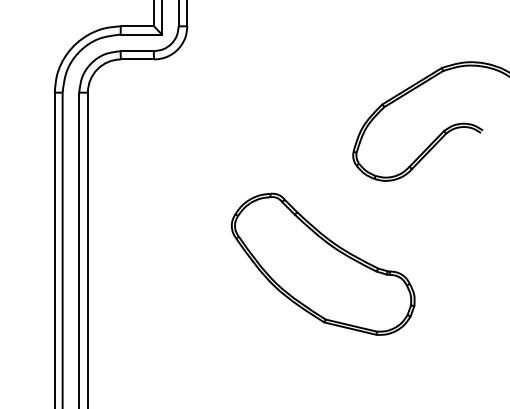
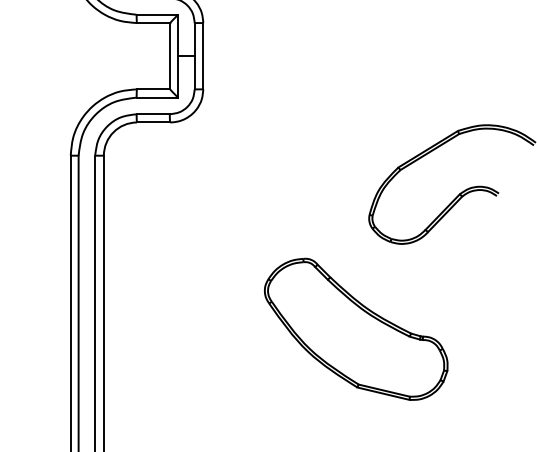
part: (322, 263) -> (355, 328), moved

